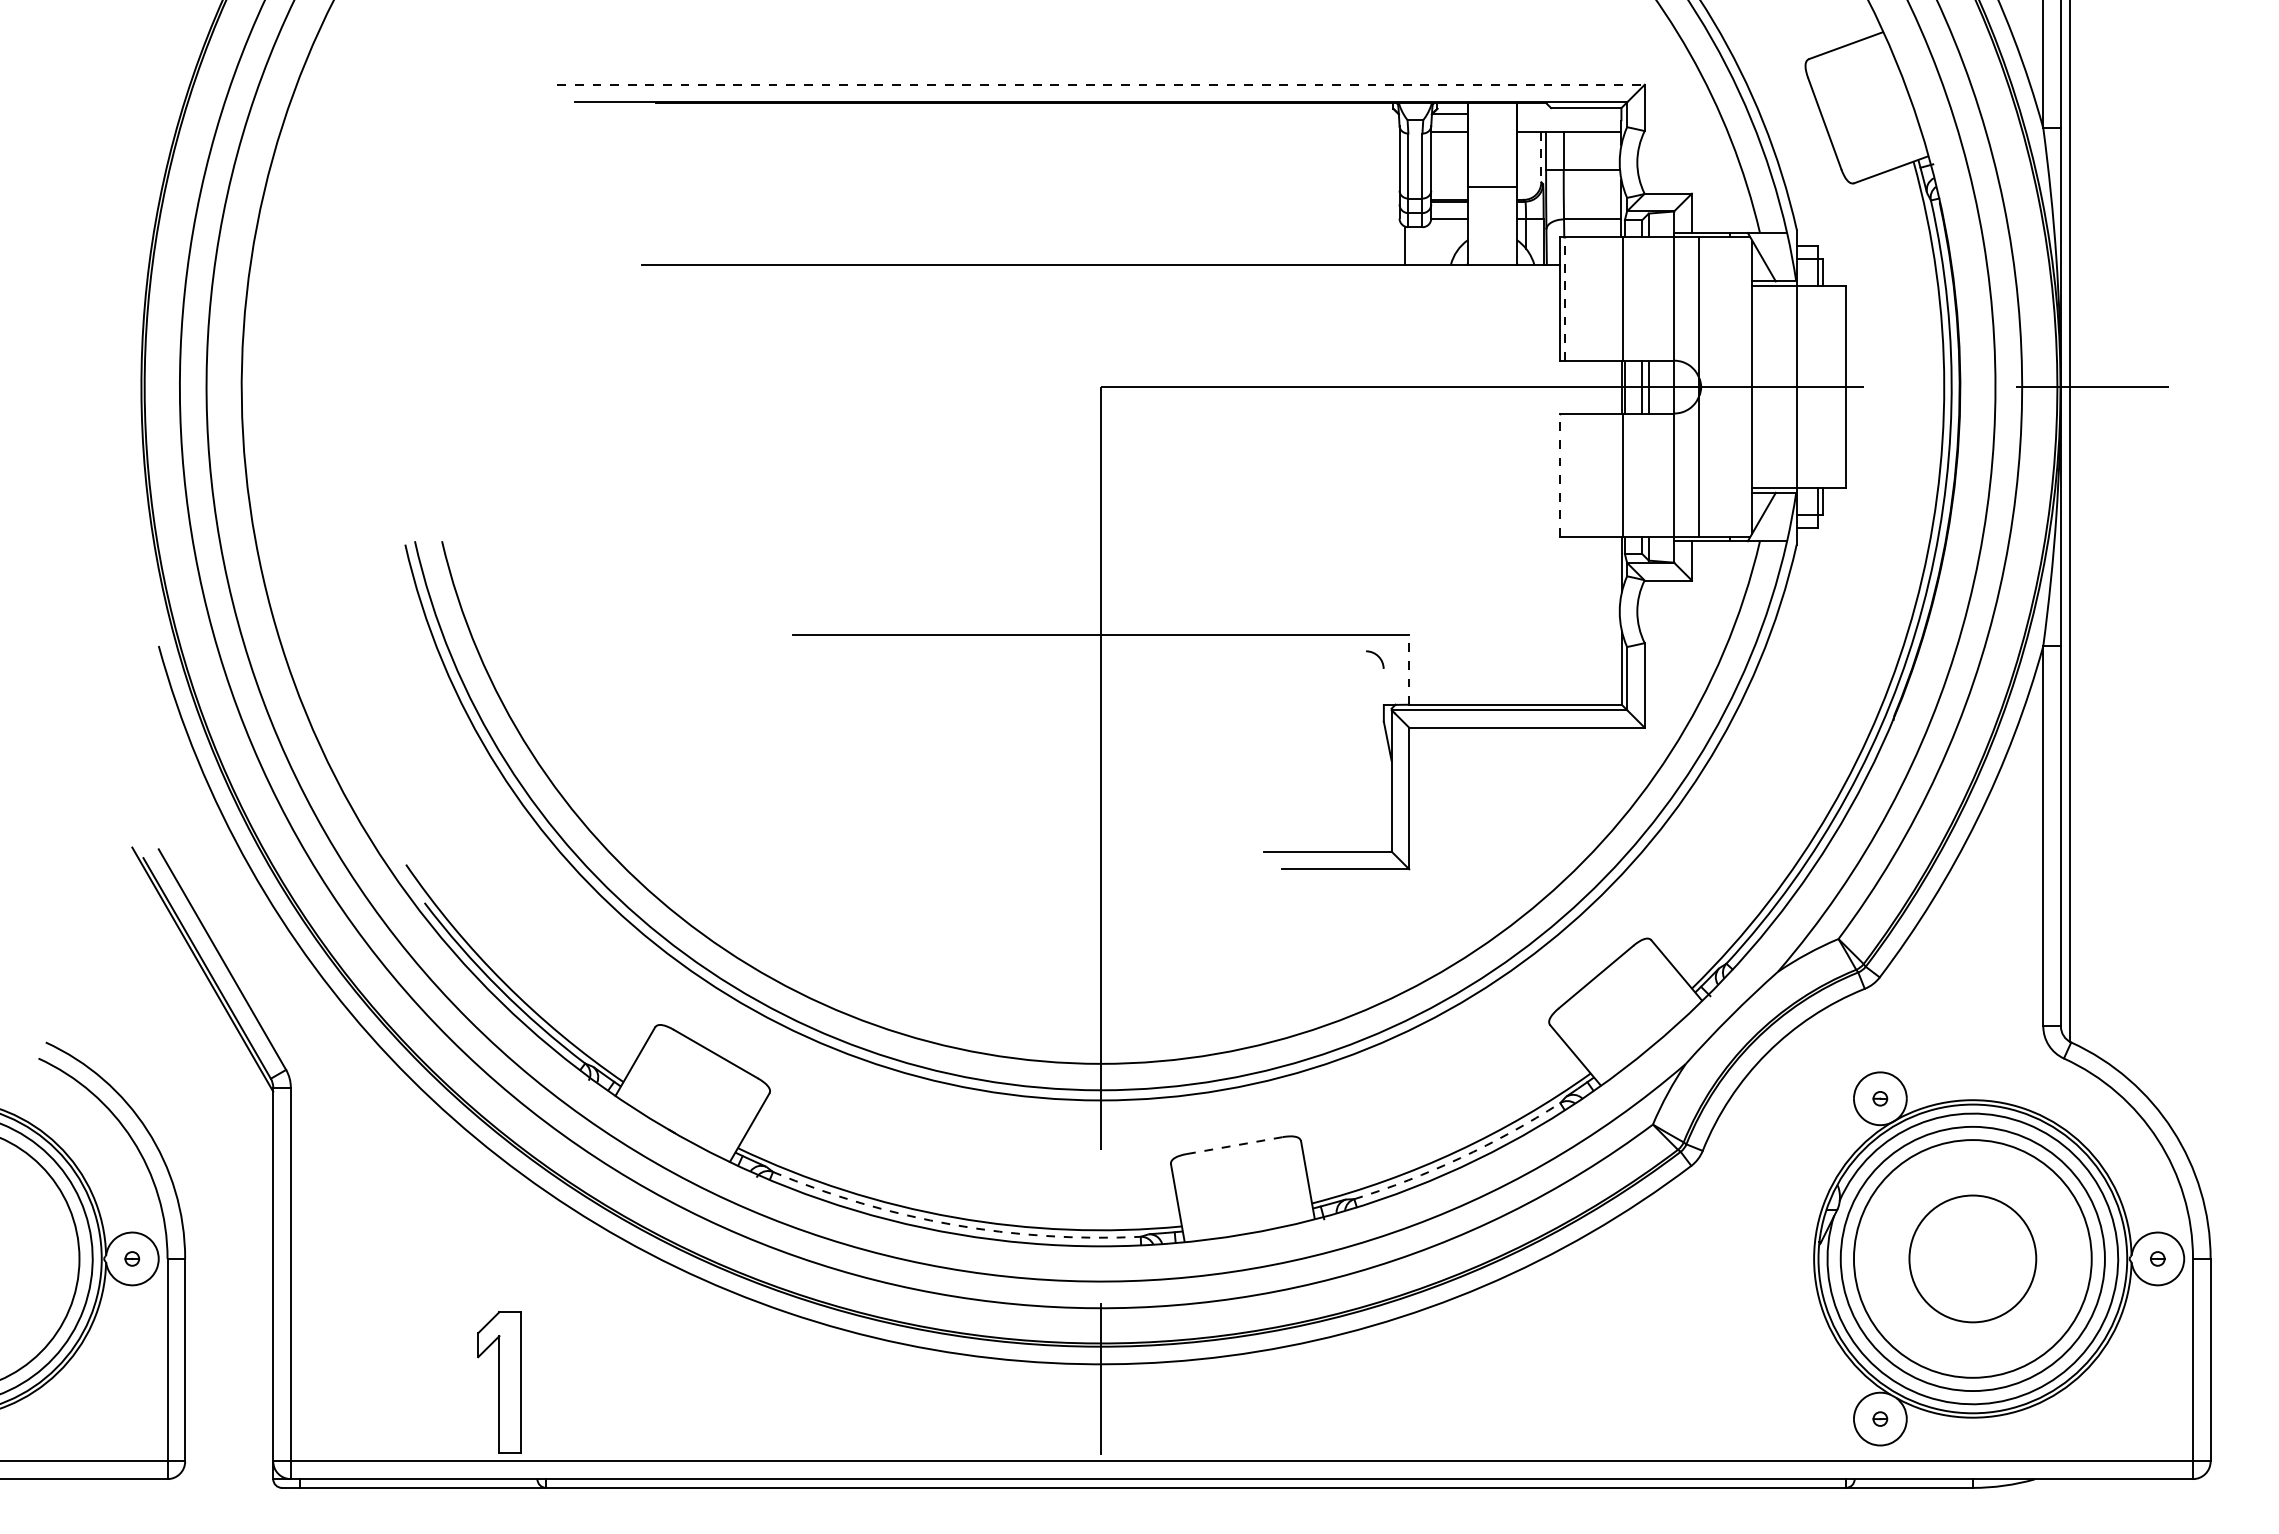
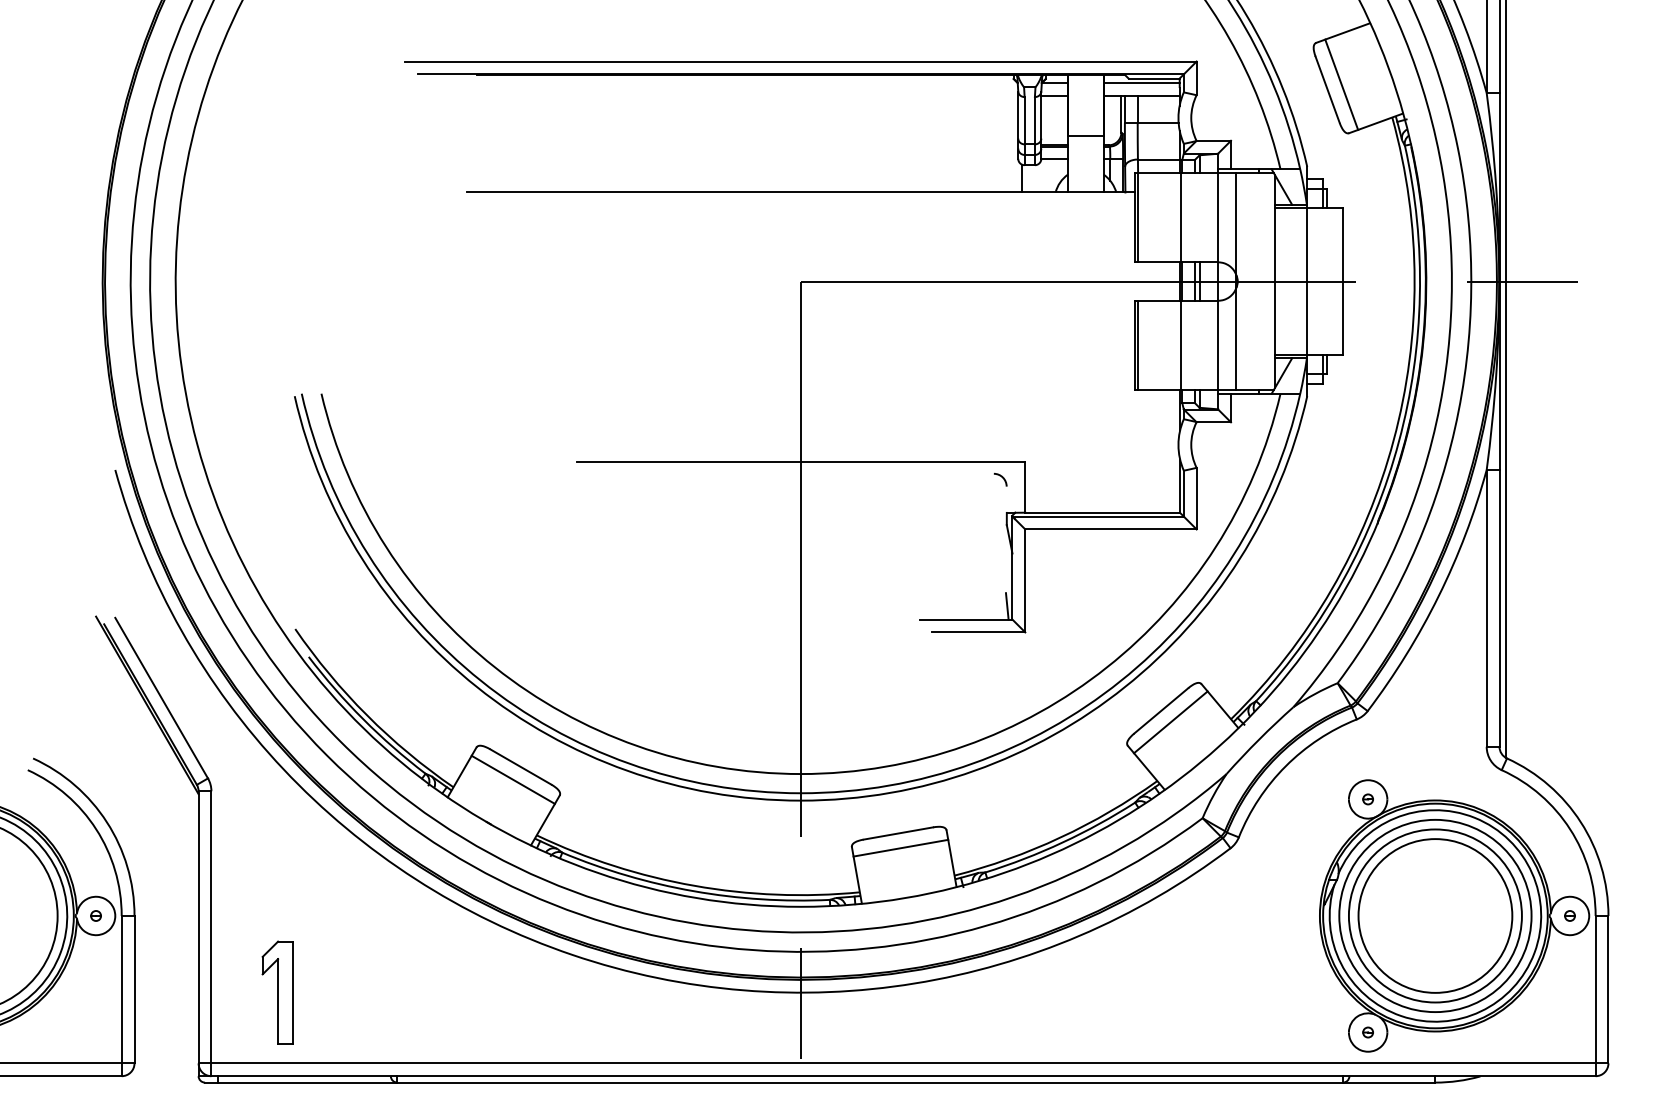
line: (1101, 84) -> (801, 61), dashed -> solid
line: (1569, 114) -> (1141, 83), added
line: (1843, 116) -> (1341, 84), added
line: (1541, 157) -> (1121, 114), dashed -> solid
line: (1564, 299) -> (1138, 217), dashed -> solid
line: (1564, 474) -> (1138, 345), added
line: (1559, 475) -> (1134, 345), dashed -> solid
line: (1409, 669) -> (1025, 487), dashed -> solid
line: (1384, 833) -> (1007, 606), added
line: (1608, 992) -> (1170, 722), added
line: (705, 1071) -> (513, 779), added
line: (1234, 1145) -> (898, 833), dashed -> solid
arc: (1460, 1158) -> (1062, 842), dashed -> solid
line: (1238, 1165) -> (901, 847), added
arc: (953, 1224) -> (693, 890), dashed -> solid
circle: (1972, 1258) -> (1435, 915), size x1.67
part: (499, 1382) -> (278, 992), moved

